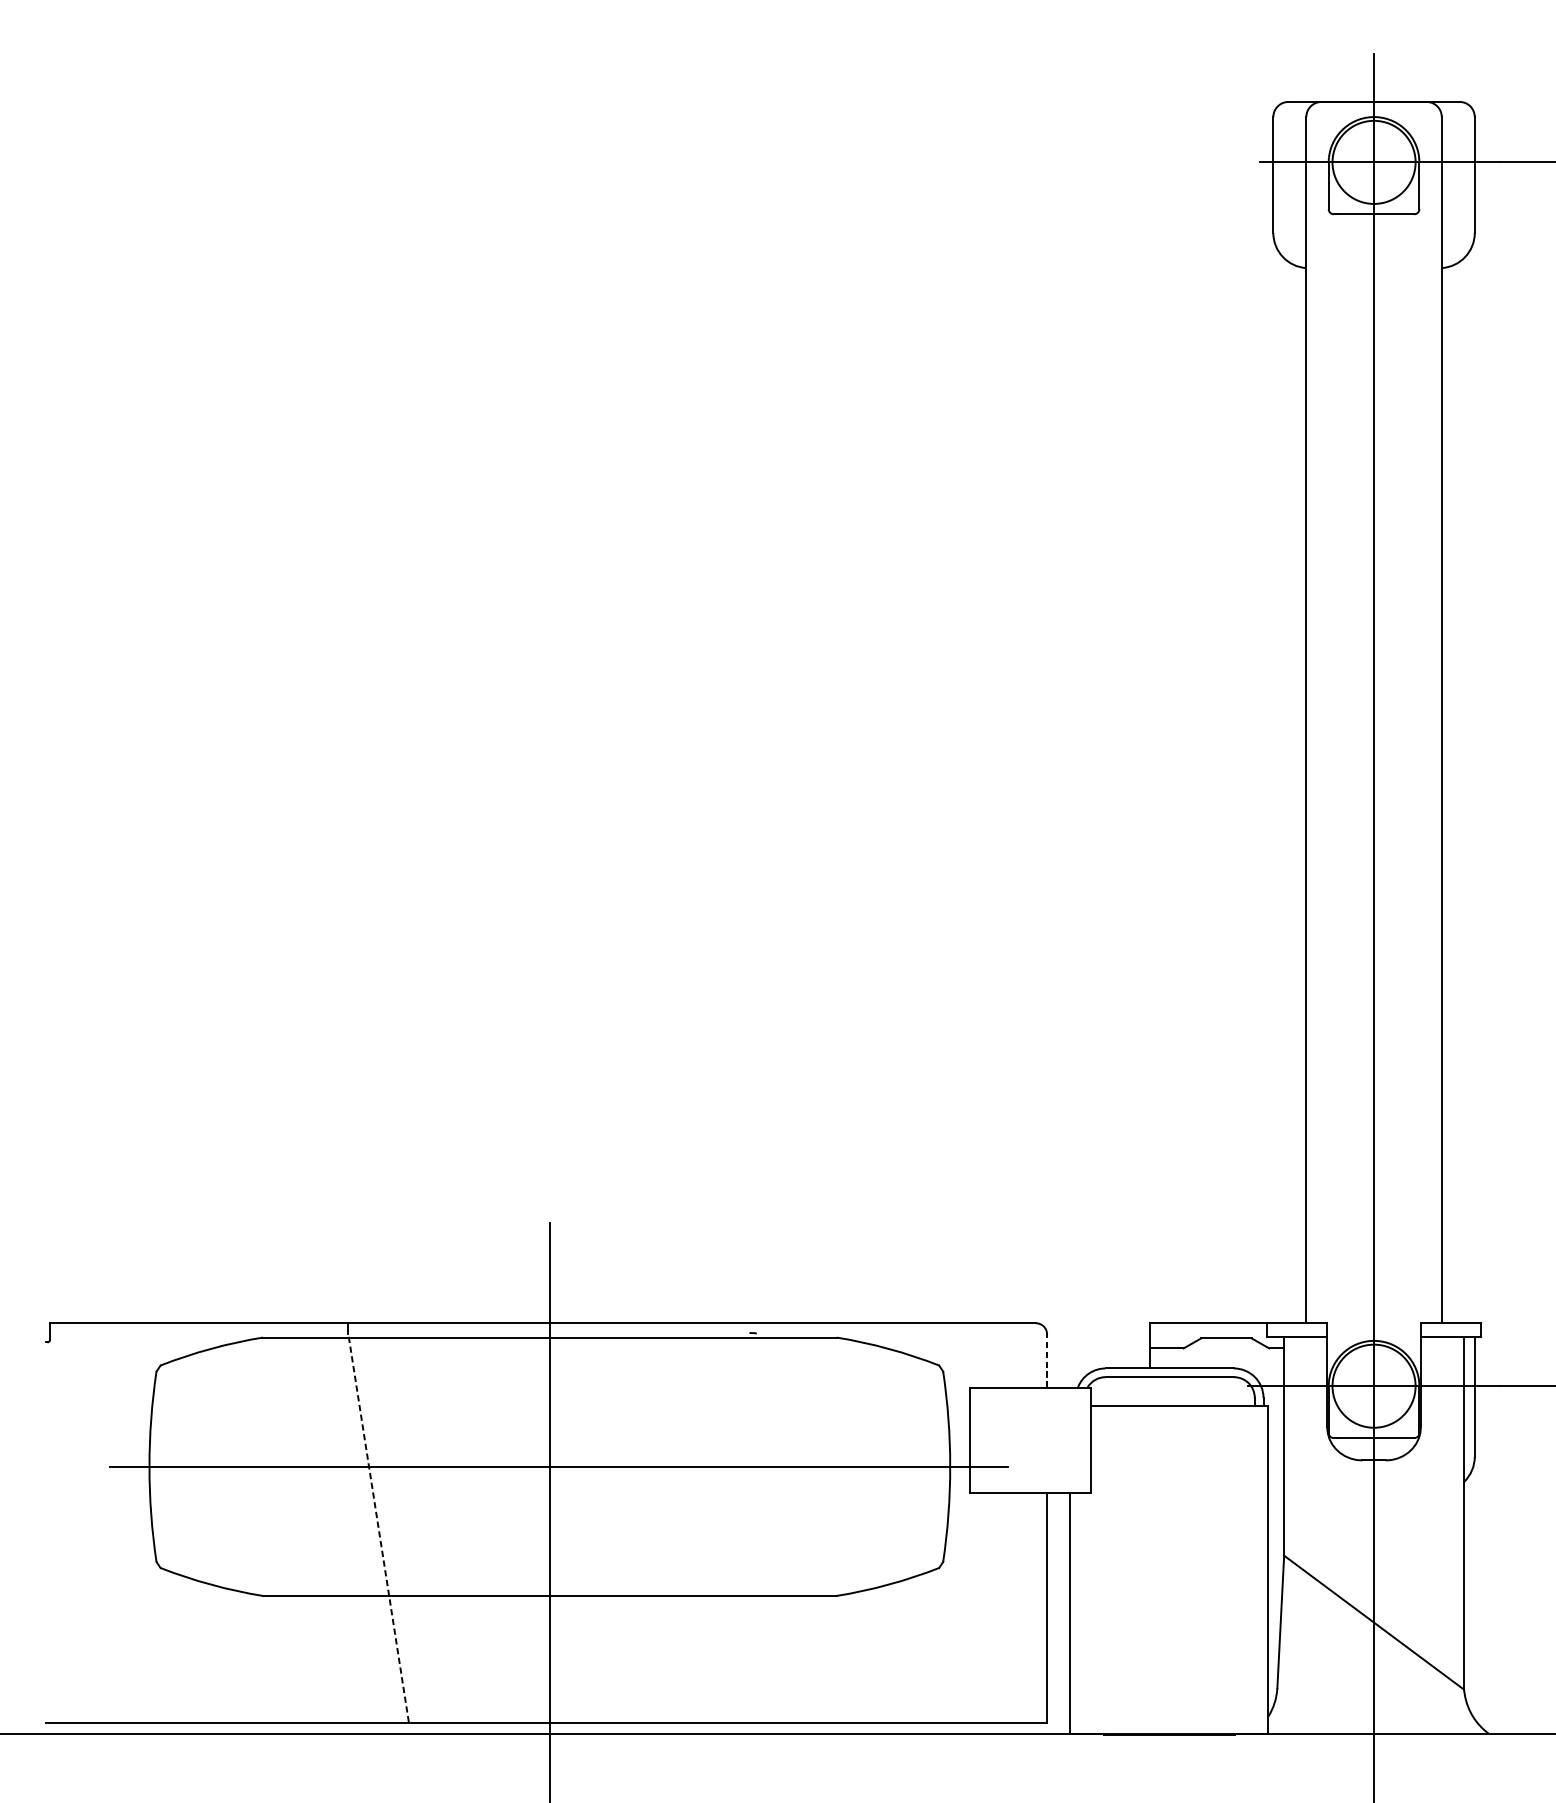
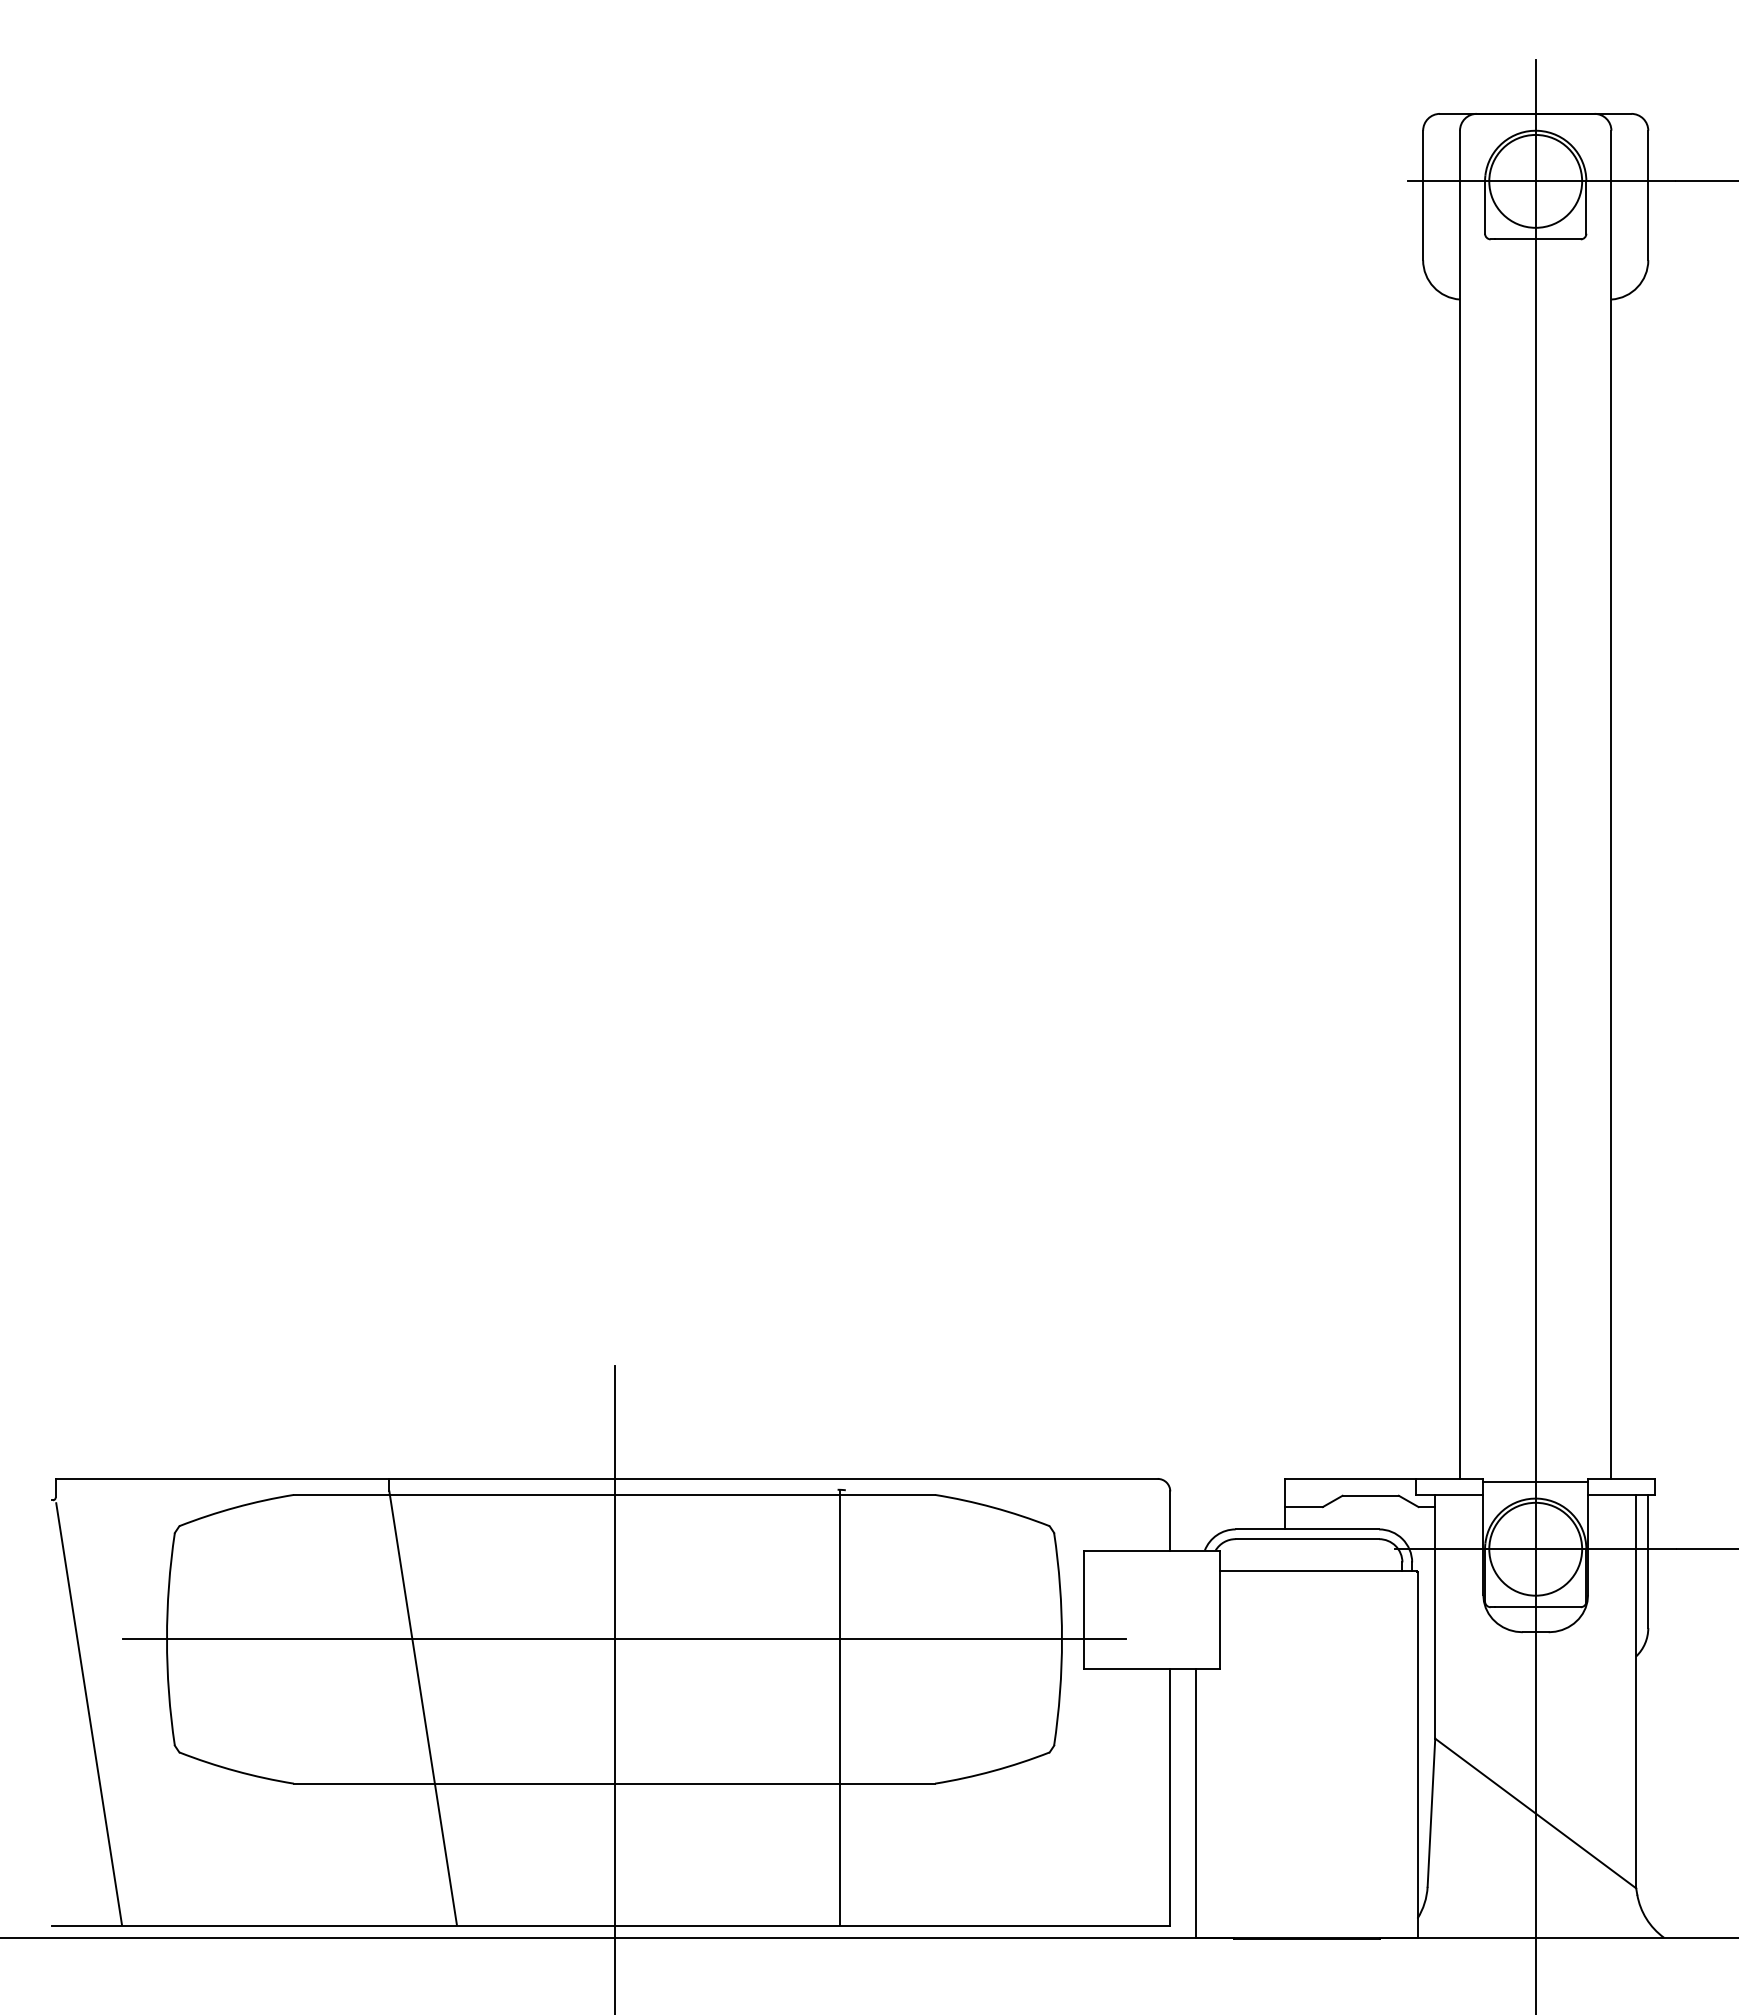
line: (1373, 1325) -> (1535, 1481), added
line: (1047, 1361) -> (1170, 1521), dashed -> solid
line: (378, 1527) -> (423, 1707), dashed -> solid
line: (751, 1527) -> (839, 1707), added
line: (79, 1533) -> (88, 1713), added

